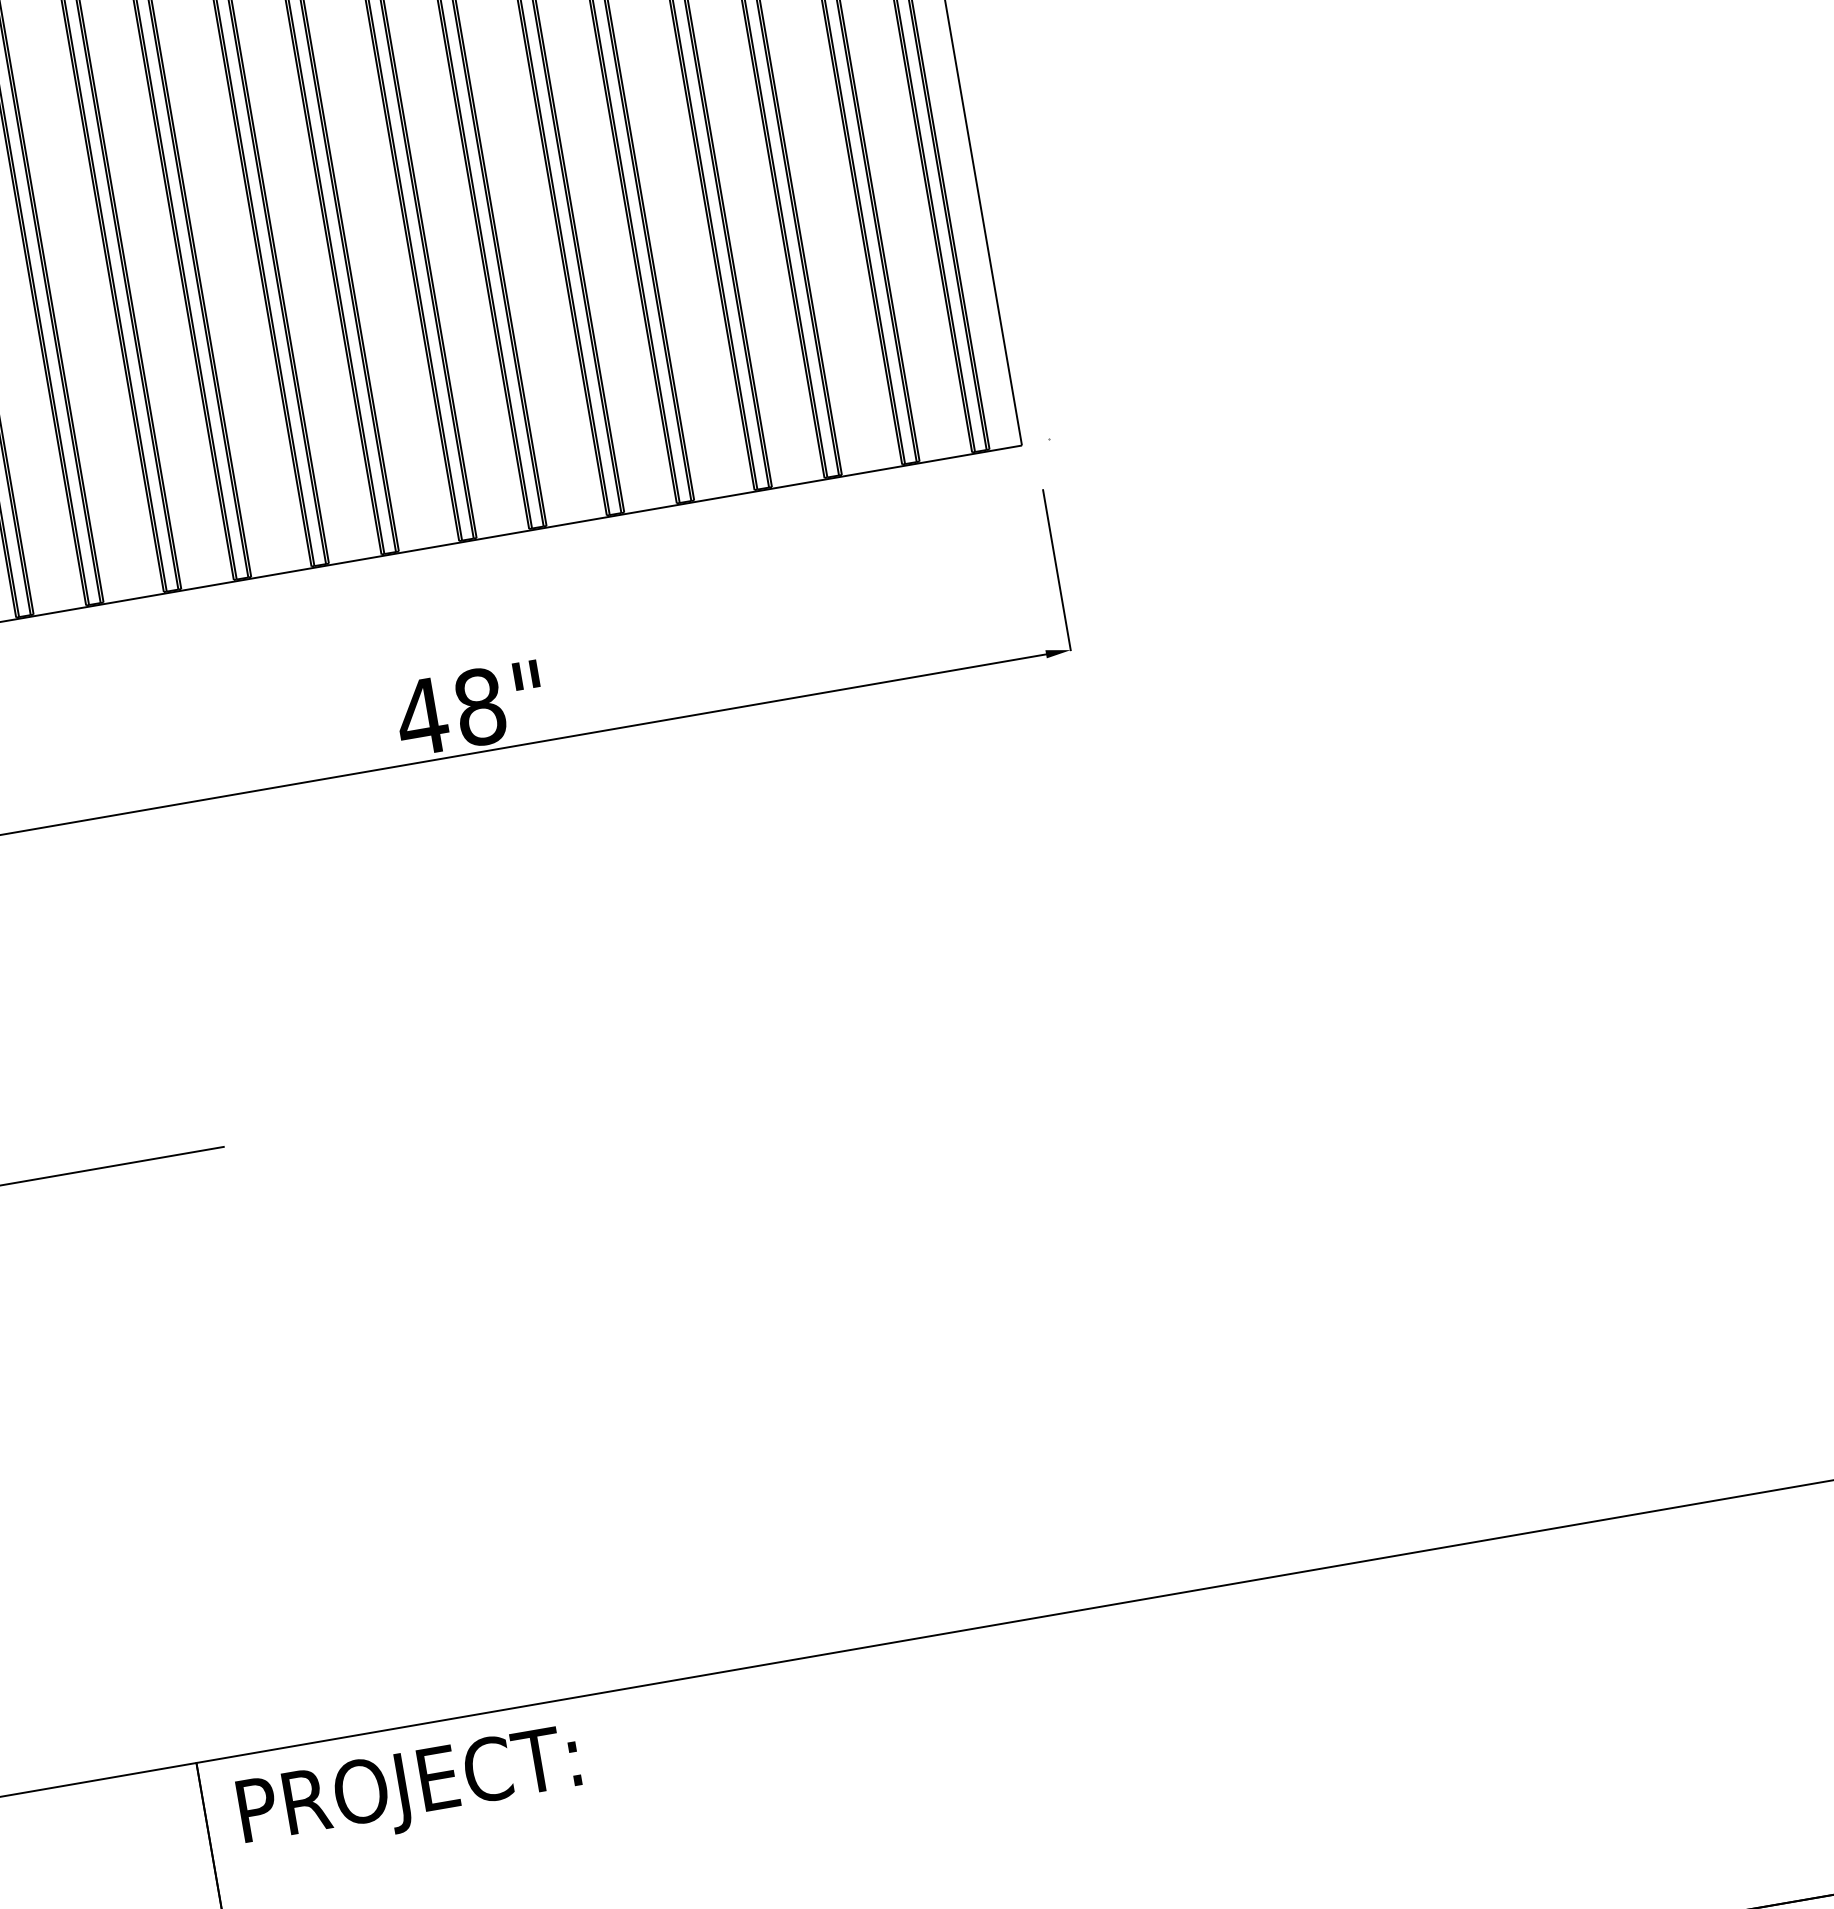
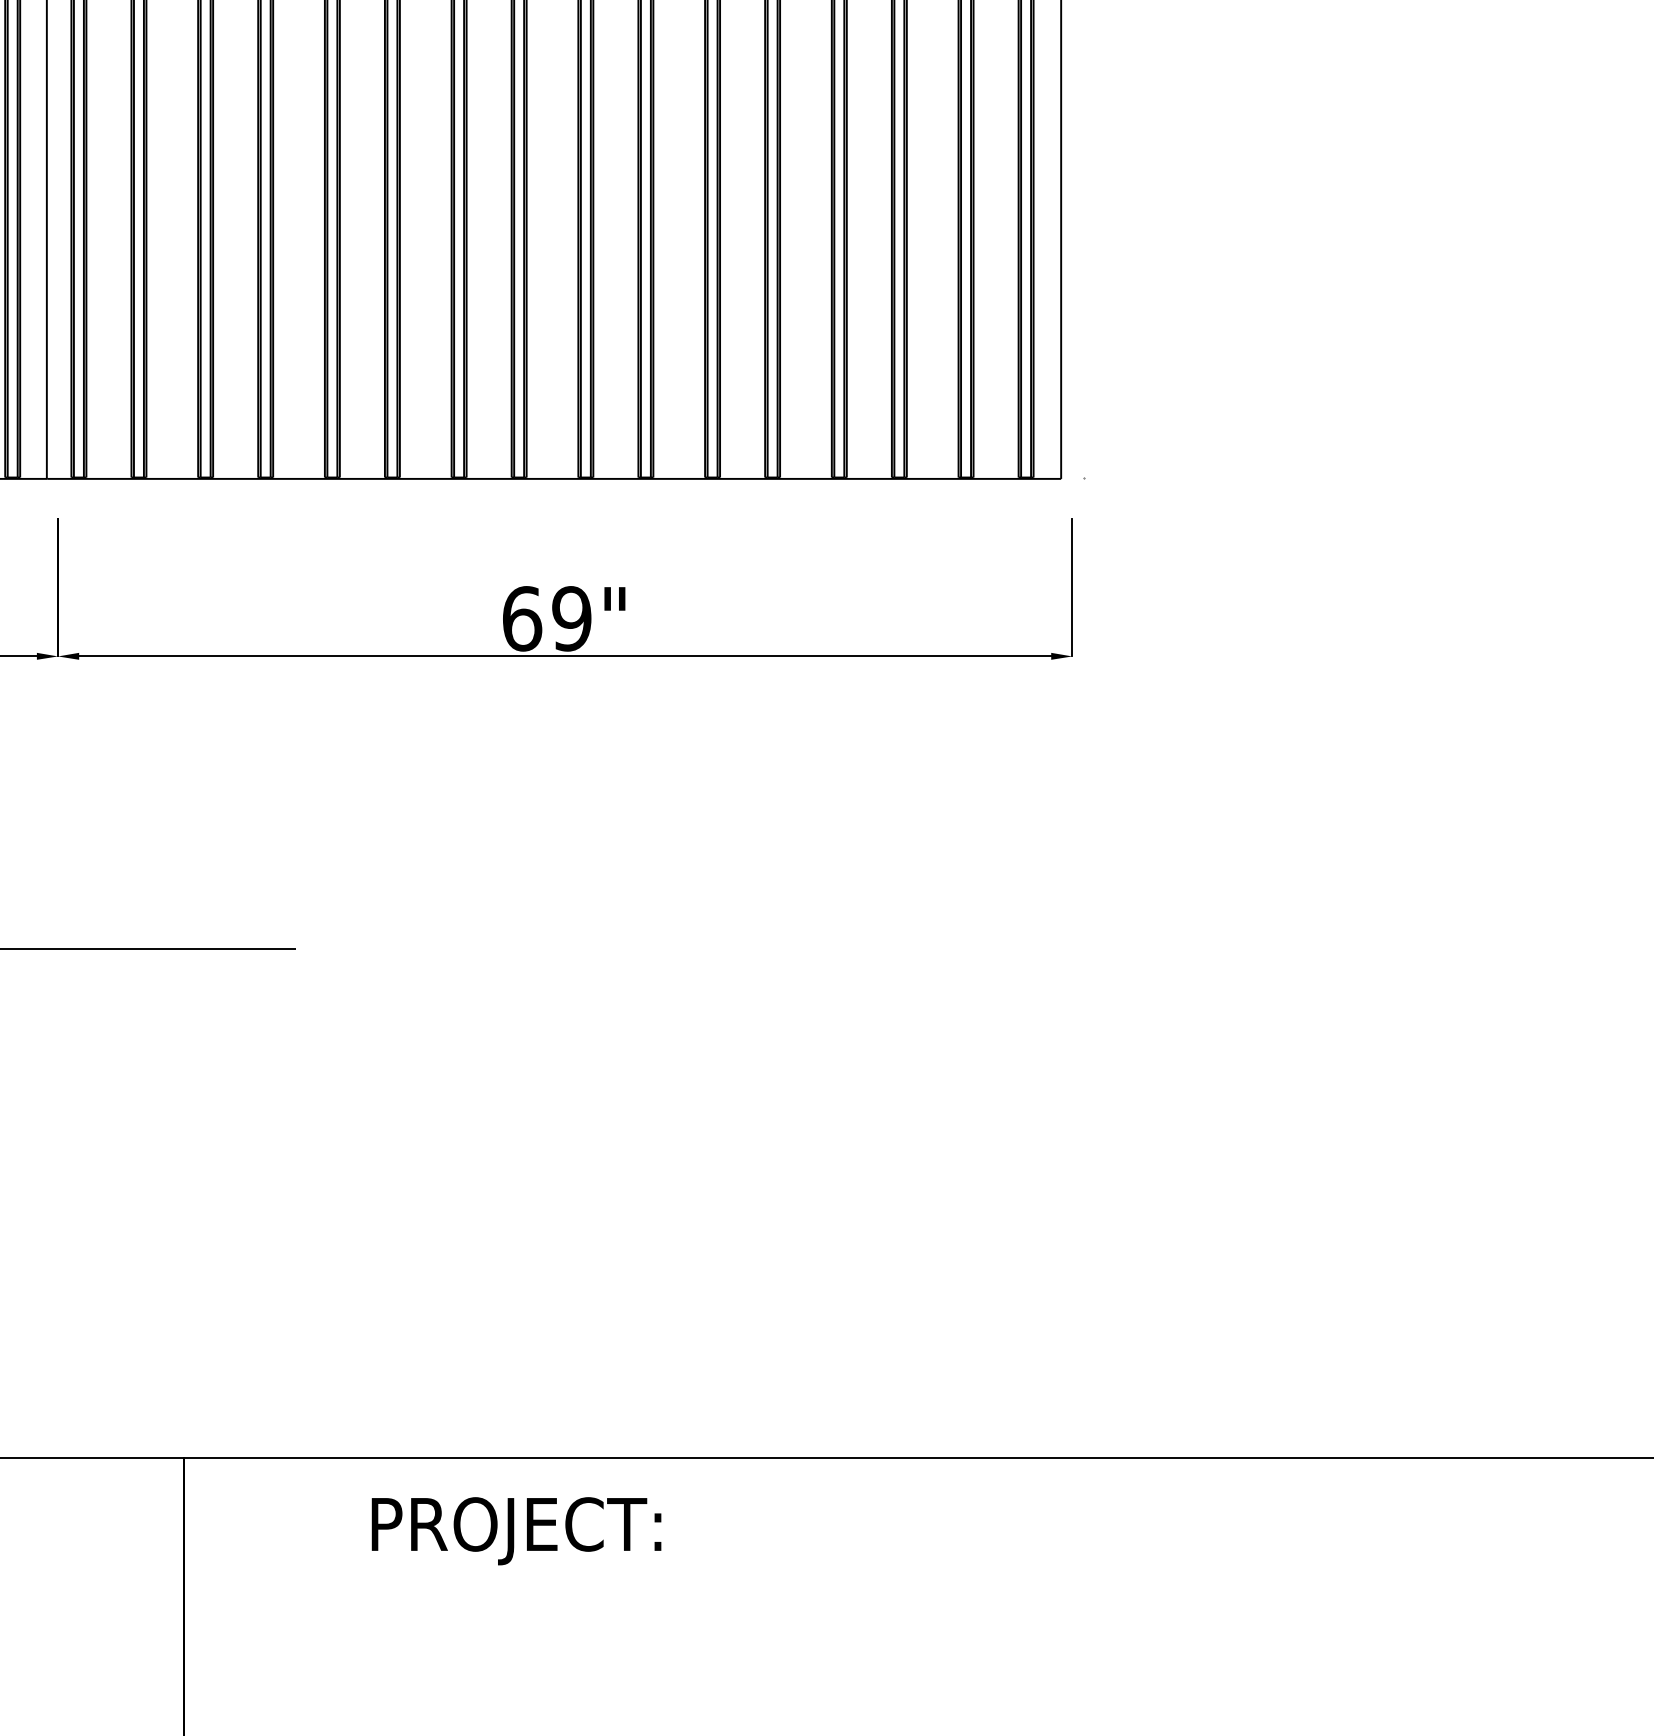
text: (450, 711) -> (546, 618), 48" -> 69"
text: (410, 1791) -> (516, 1531), moved

